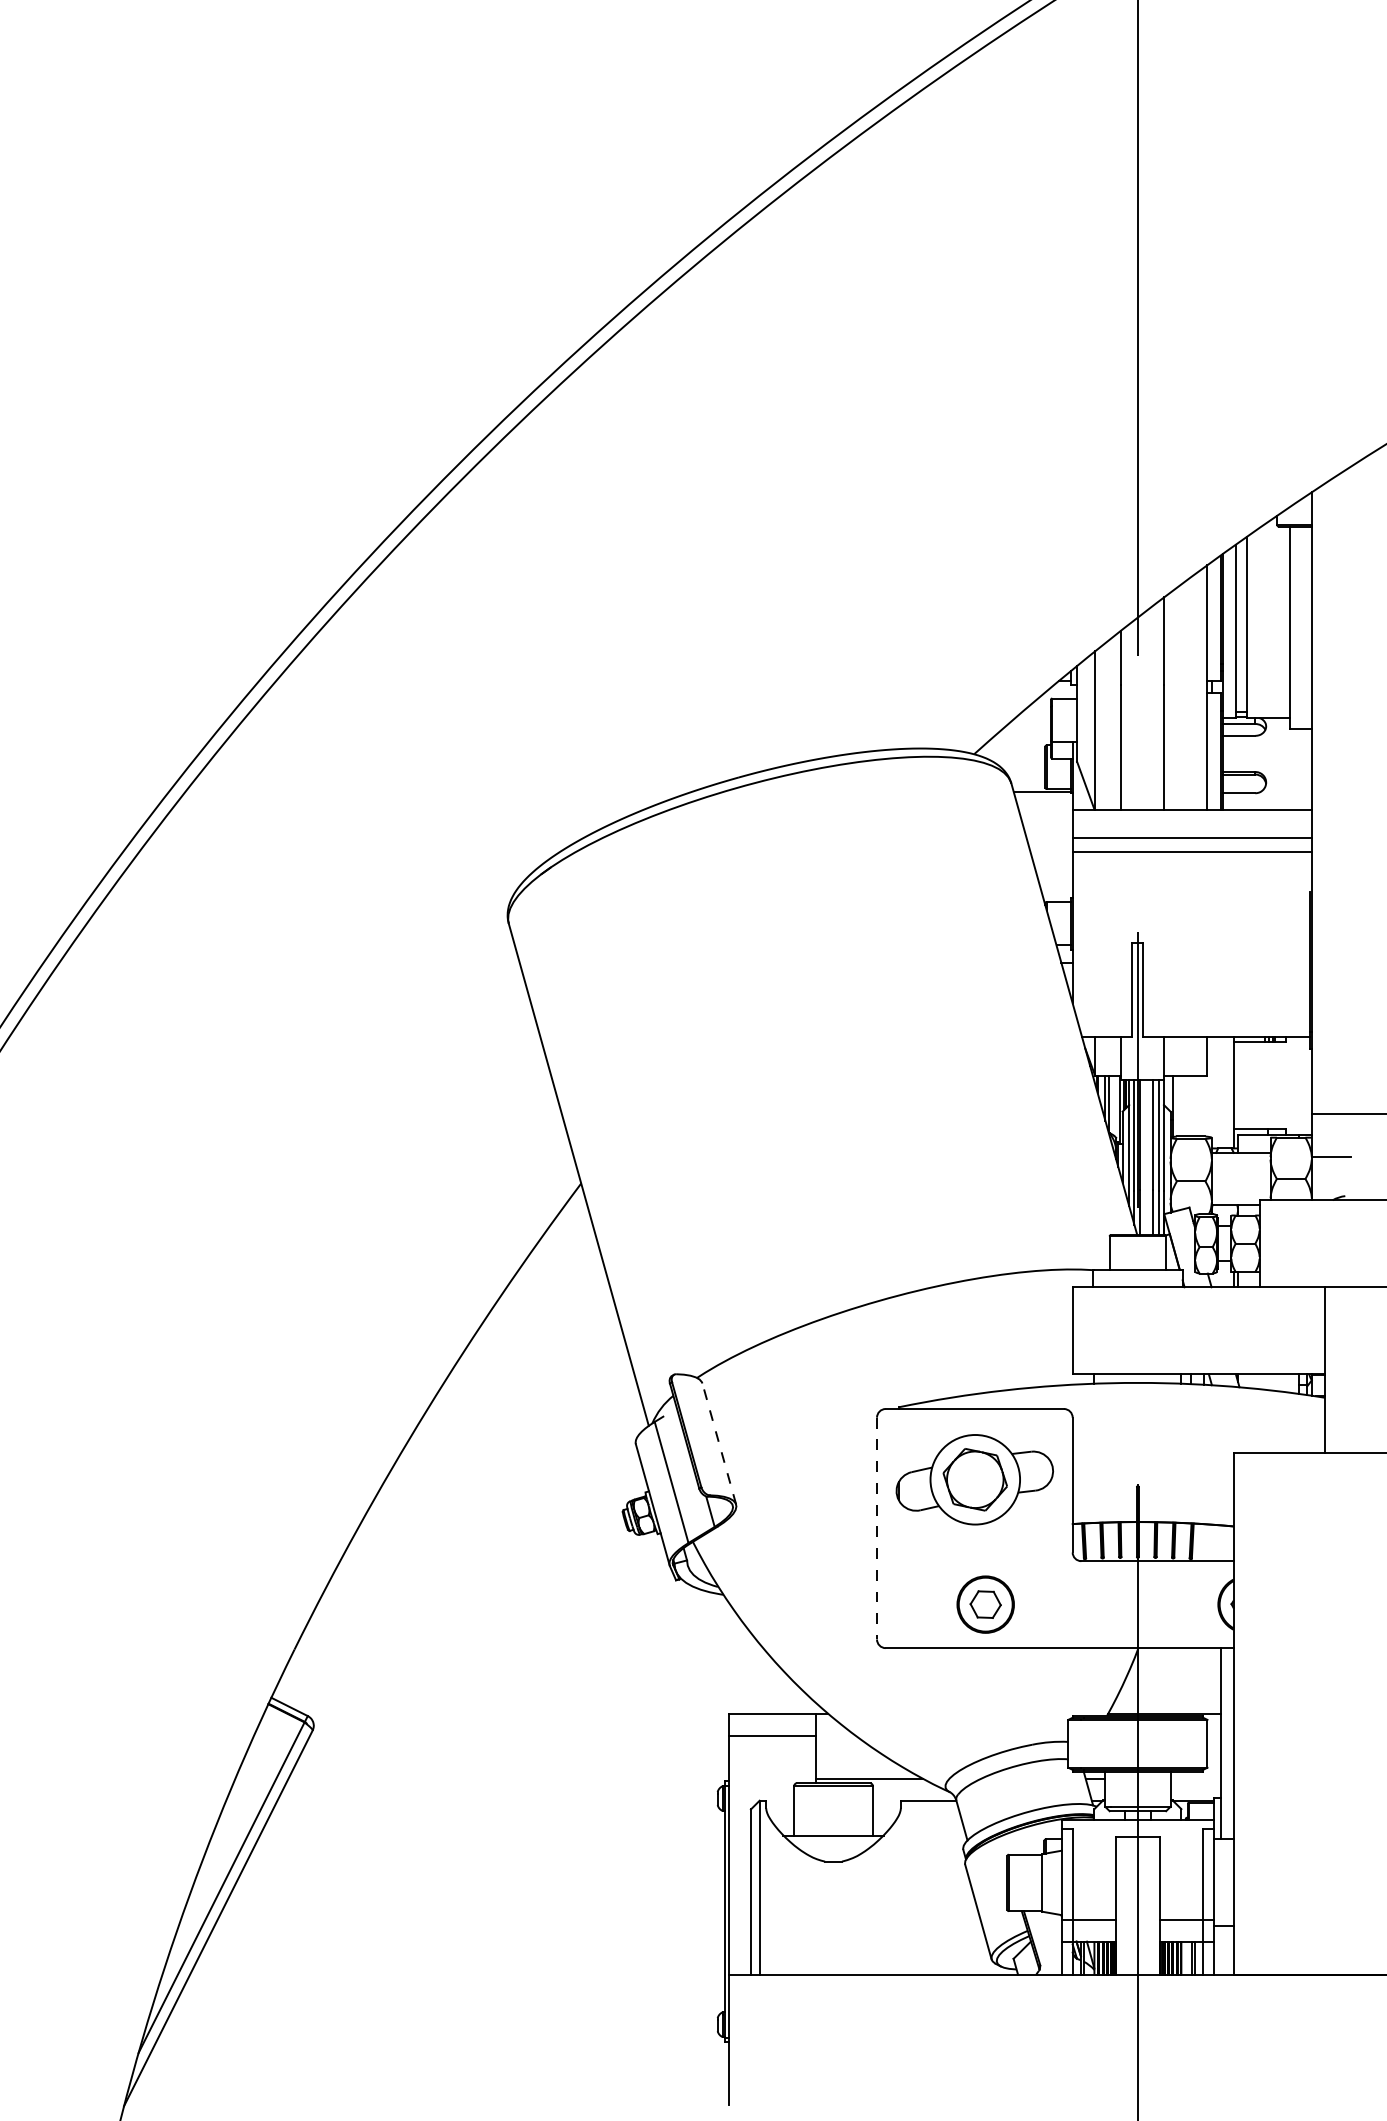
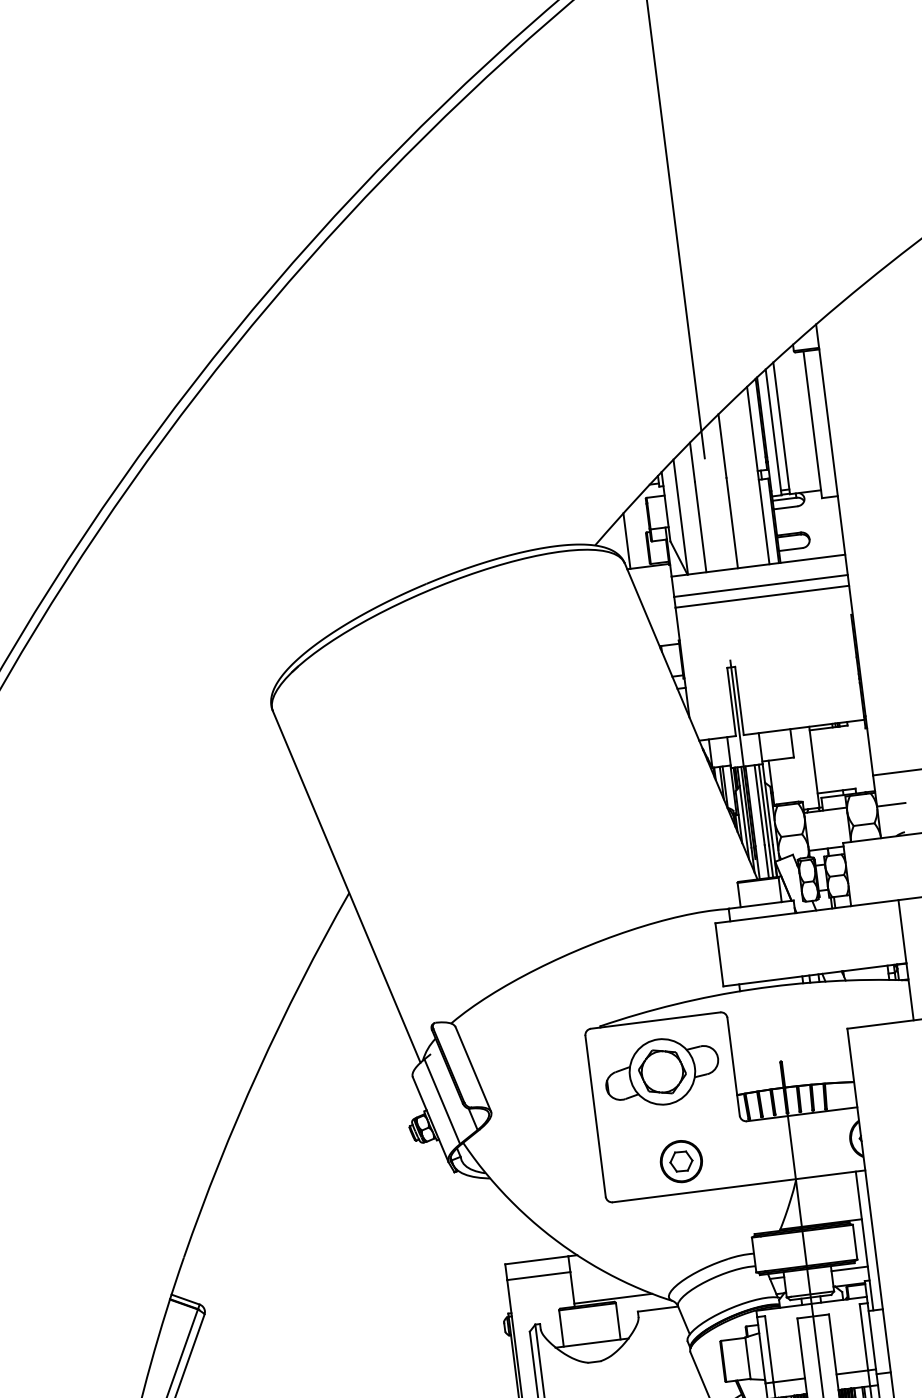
line: (1018, 753) -> (627, 540), added
line: (719, 1444) -> (473, 1069), dashed -> solid
line: (877, 1528) -> (595, 1116), dashed -> solid
line: (1195, 1779) -> (849, 1269), added

